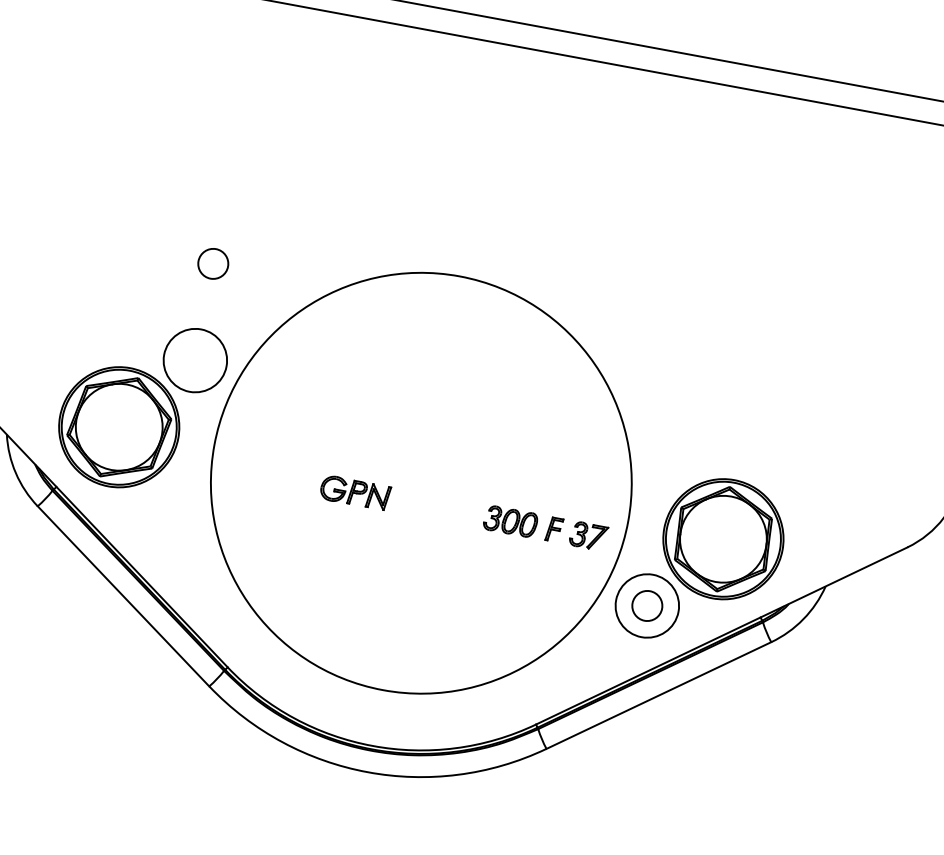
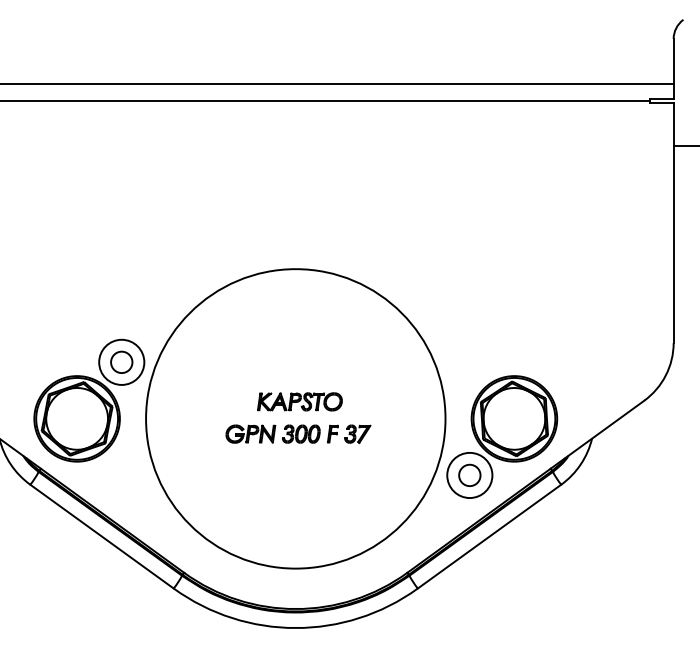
circle: (213, 262) -> (121, 361), moved
part: (430, 460) -> (299, 401), added
part: (545, 527) -> (326, 433), moved

